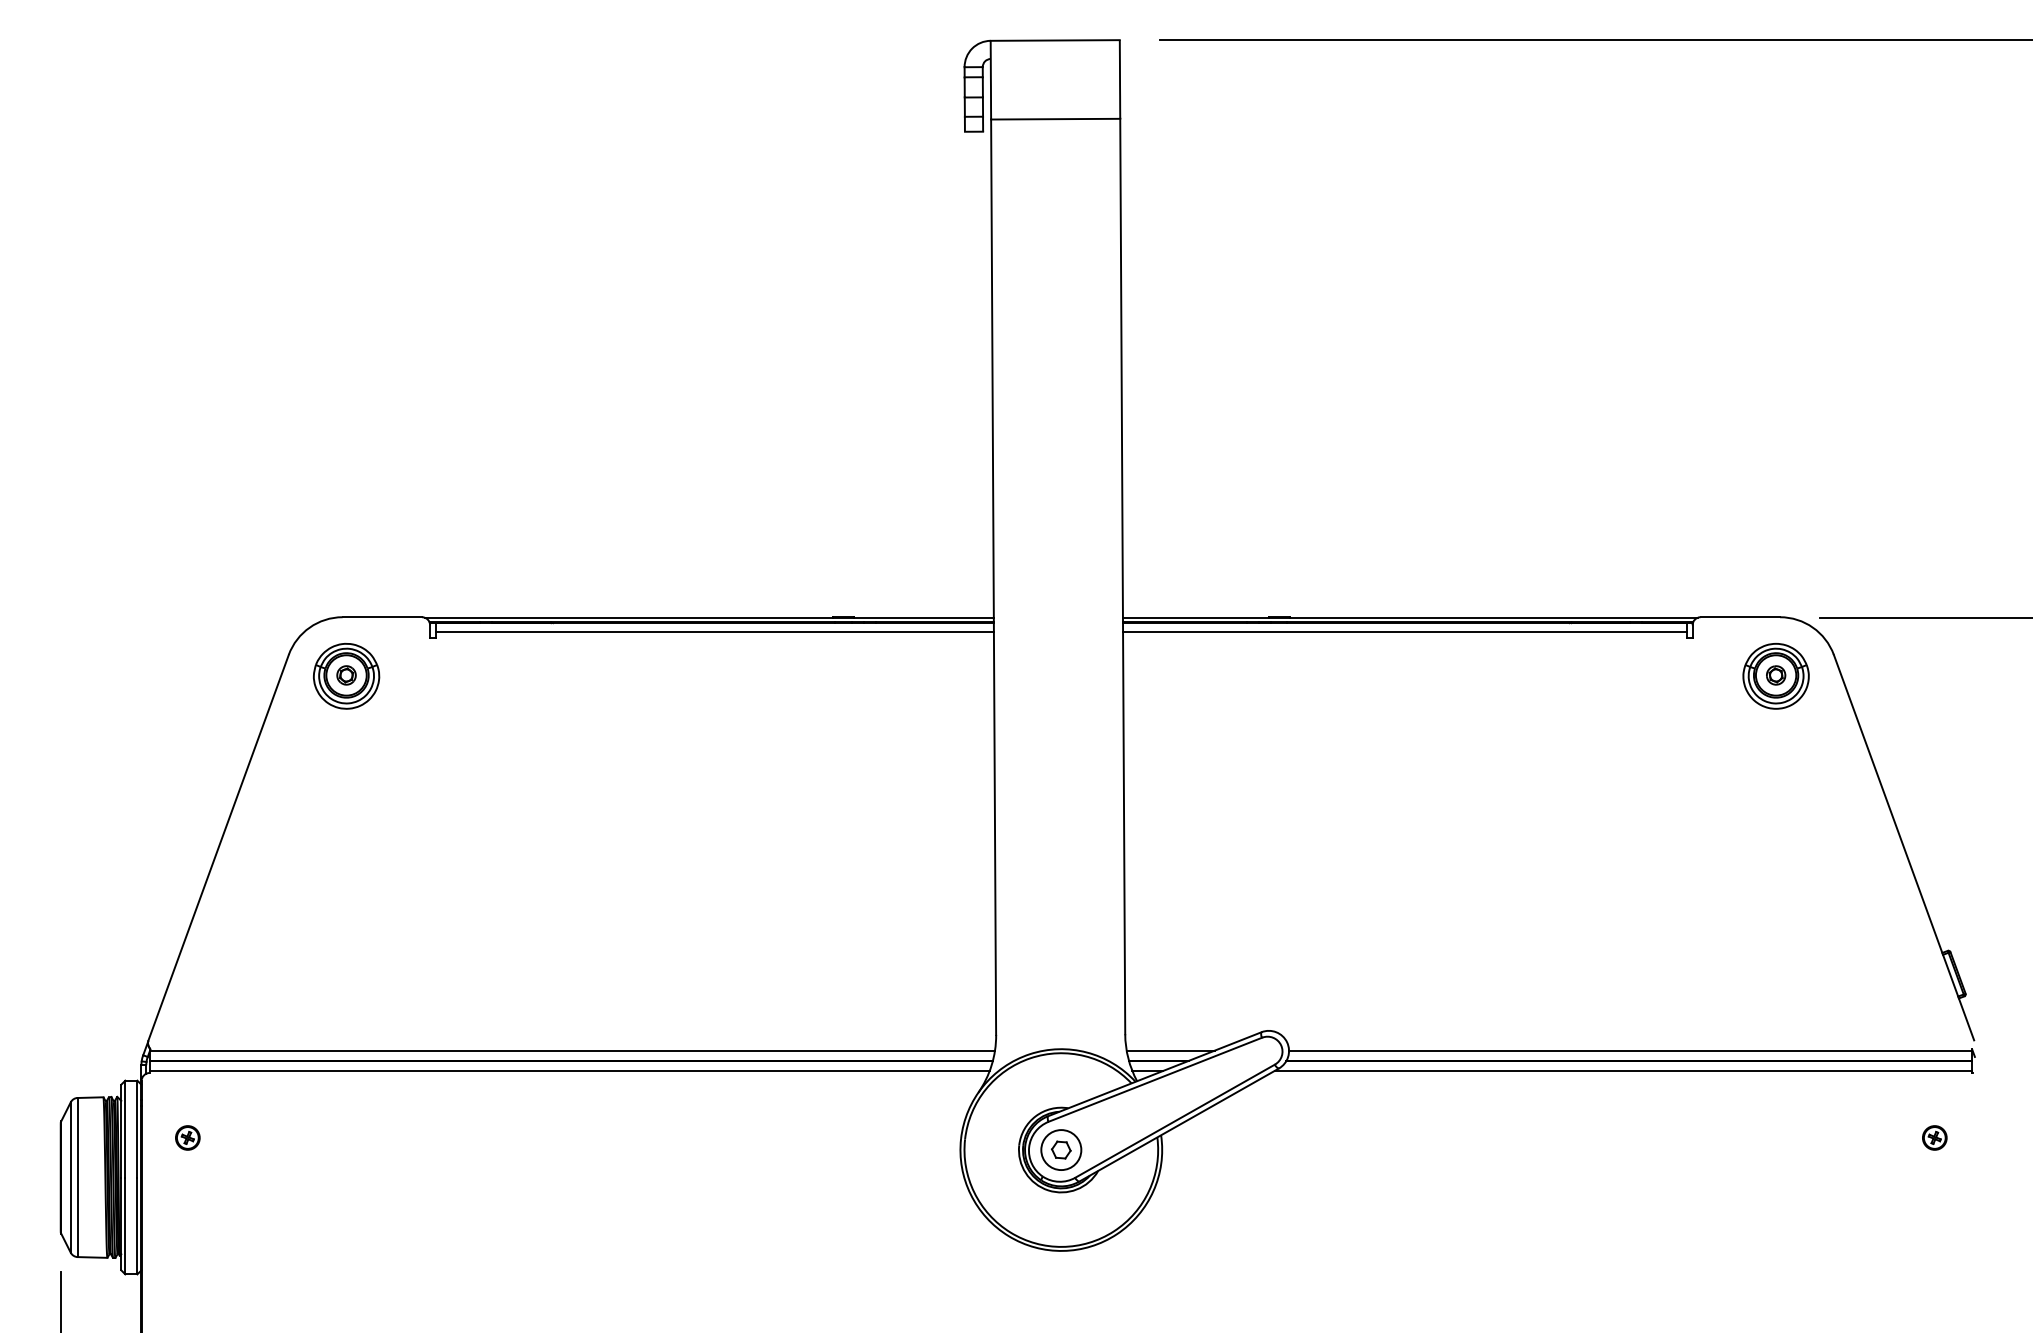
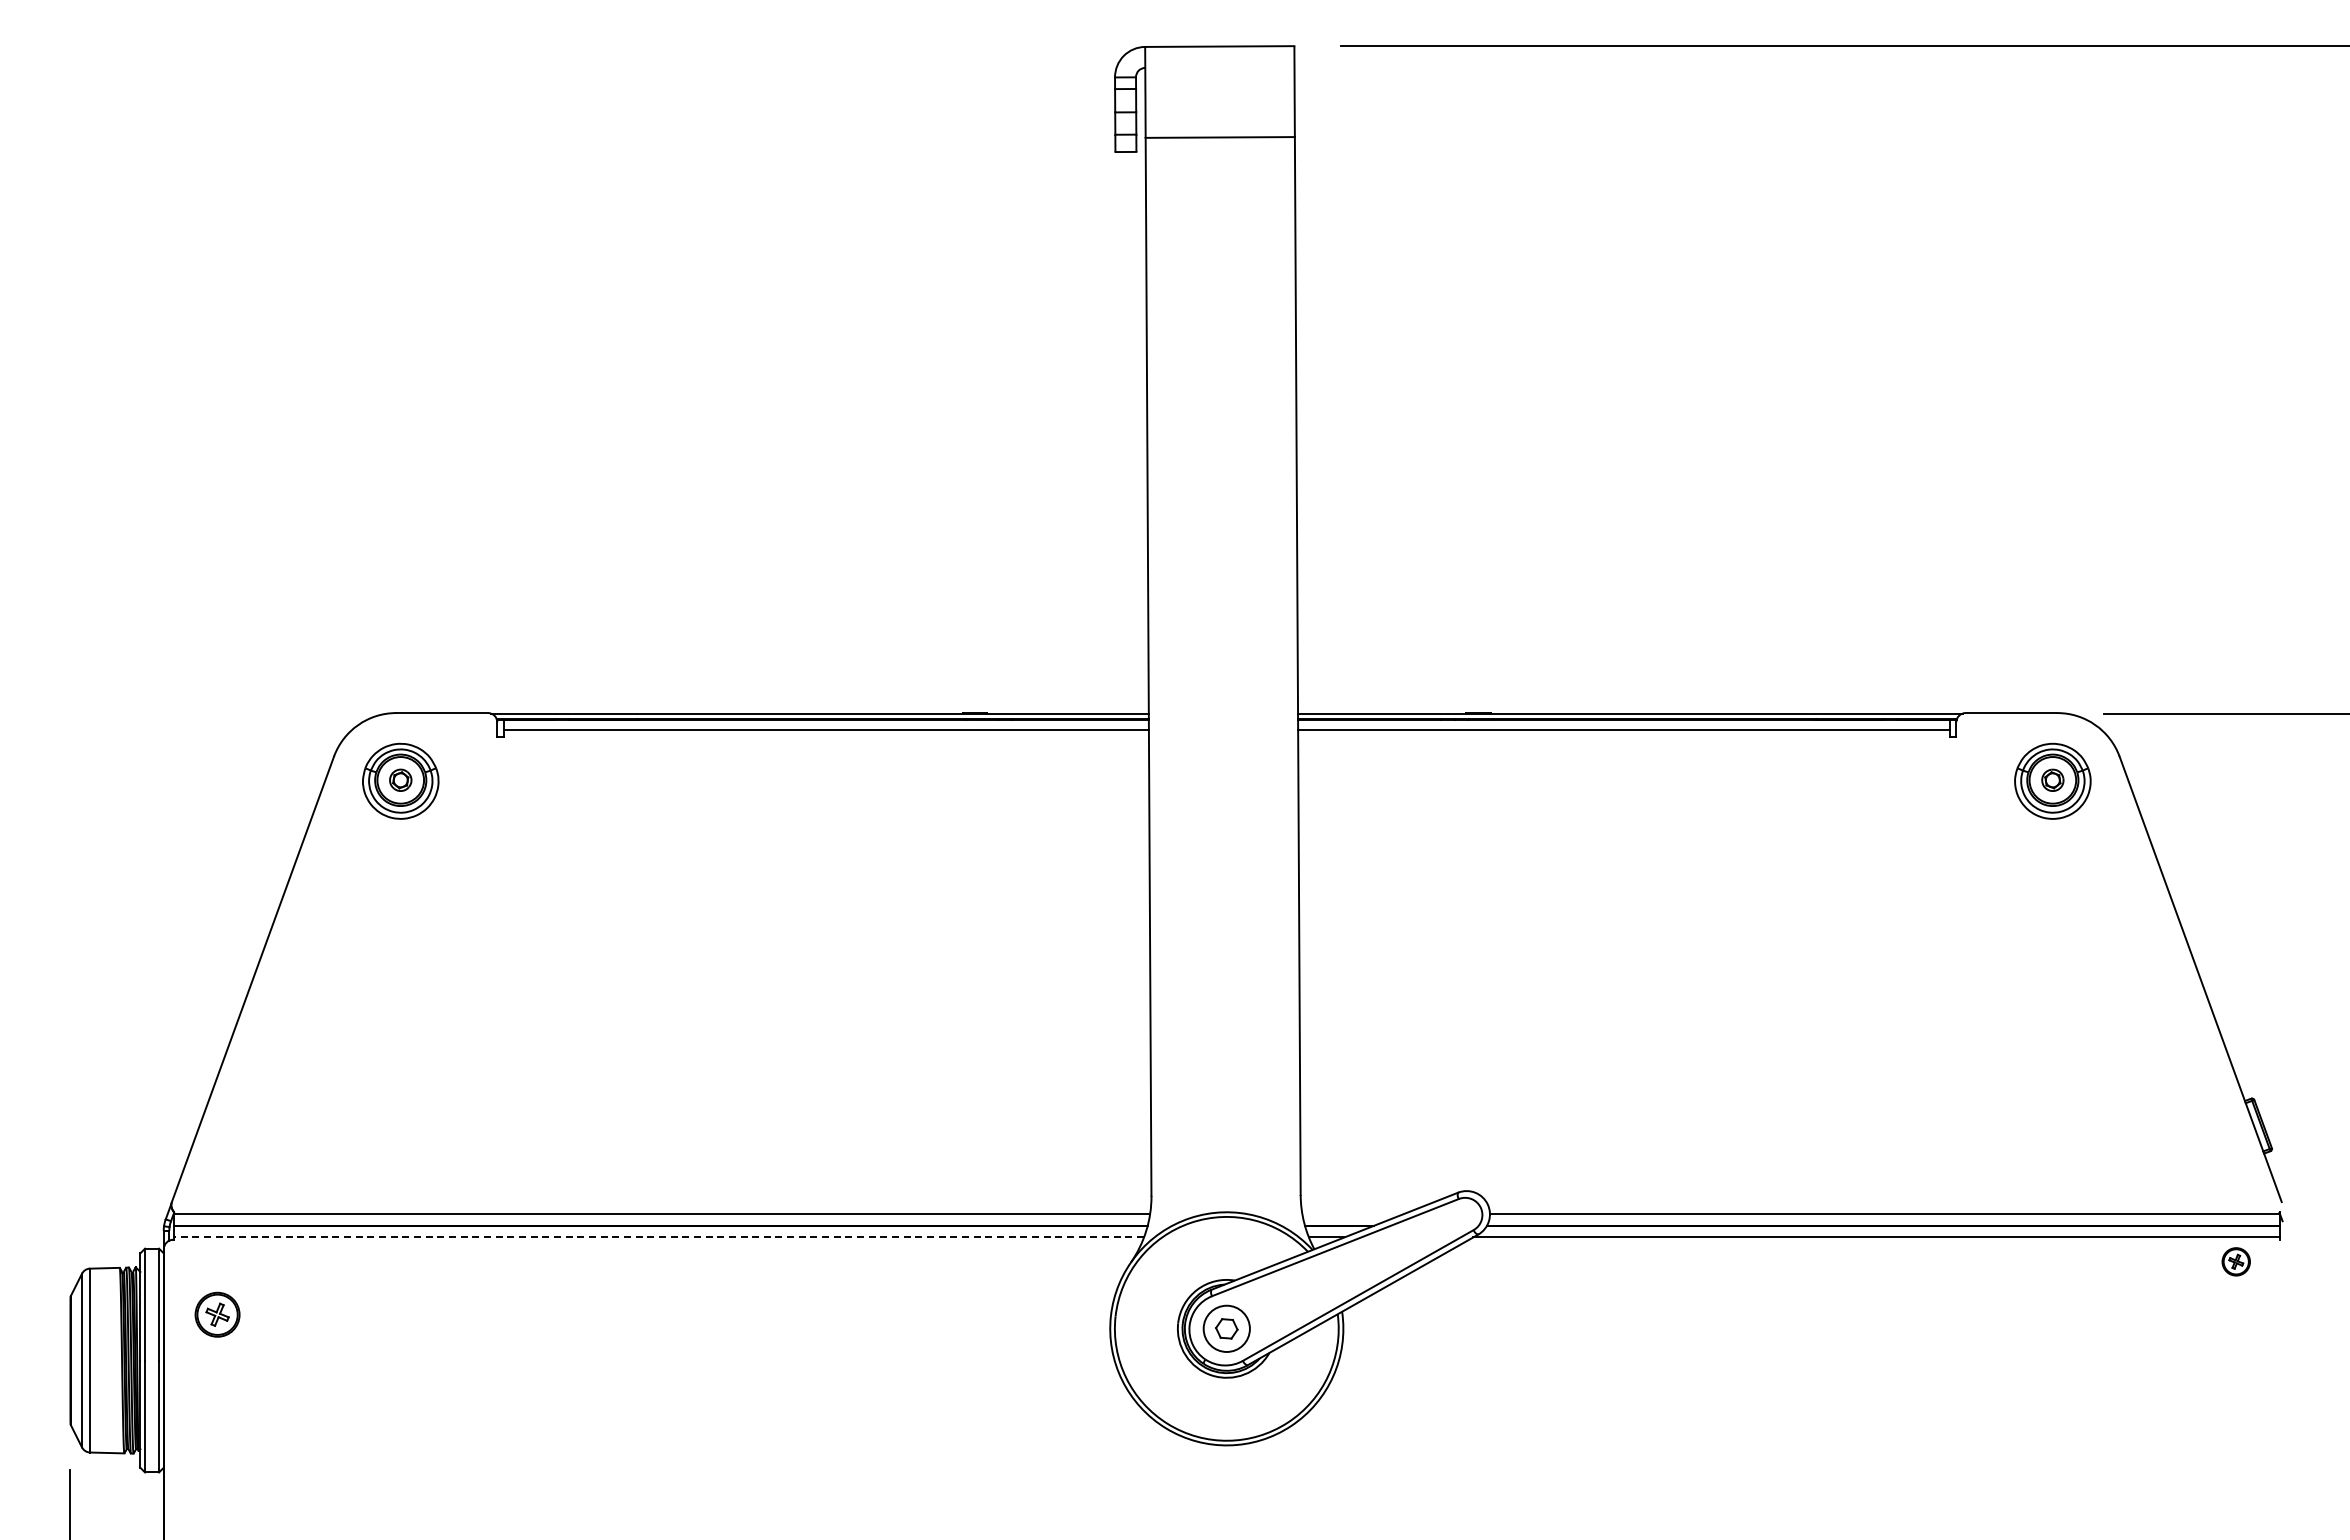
line: (1170, 1050) -> (1353, 1213), removed
line: (570, 1071) -> (659, 1237), solid -> dashed
part: (187, 1137) -> (216, 1314), size x1.6
part: (1934, 1137) -> (2235, 1261), moved

